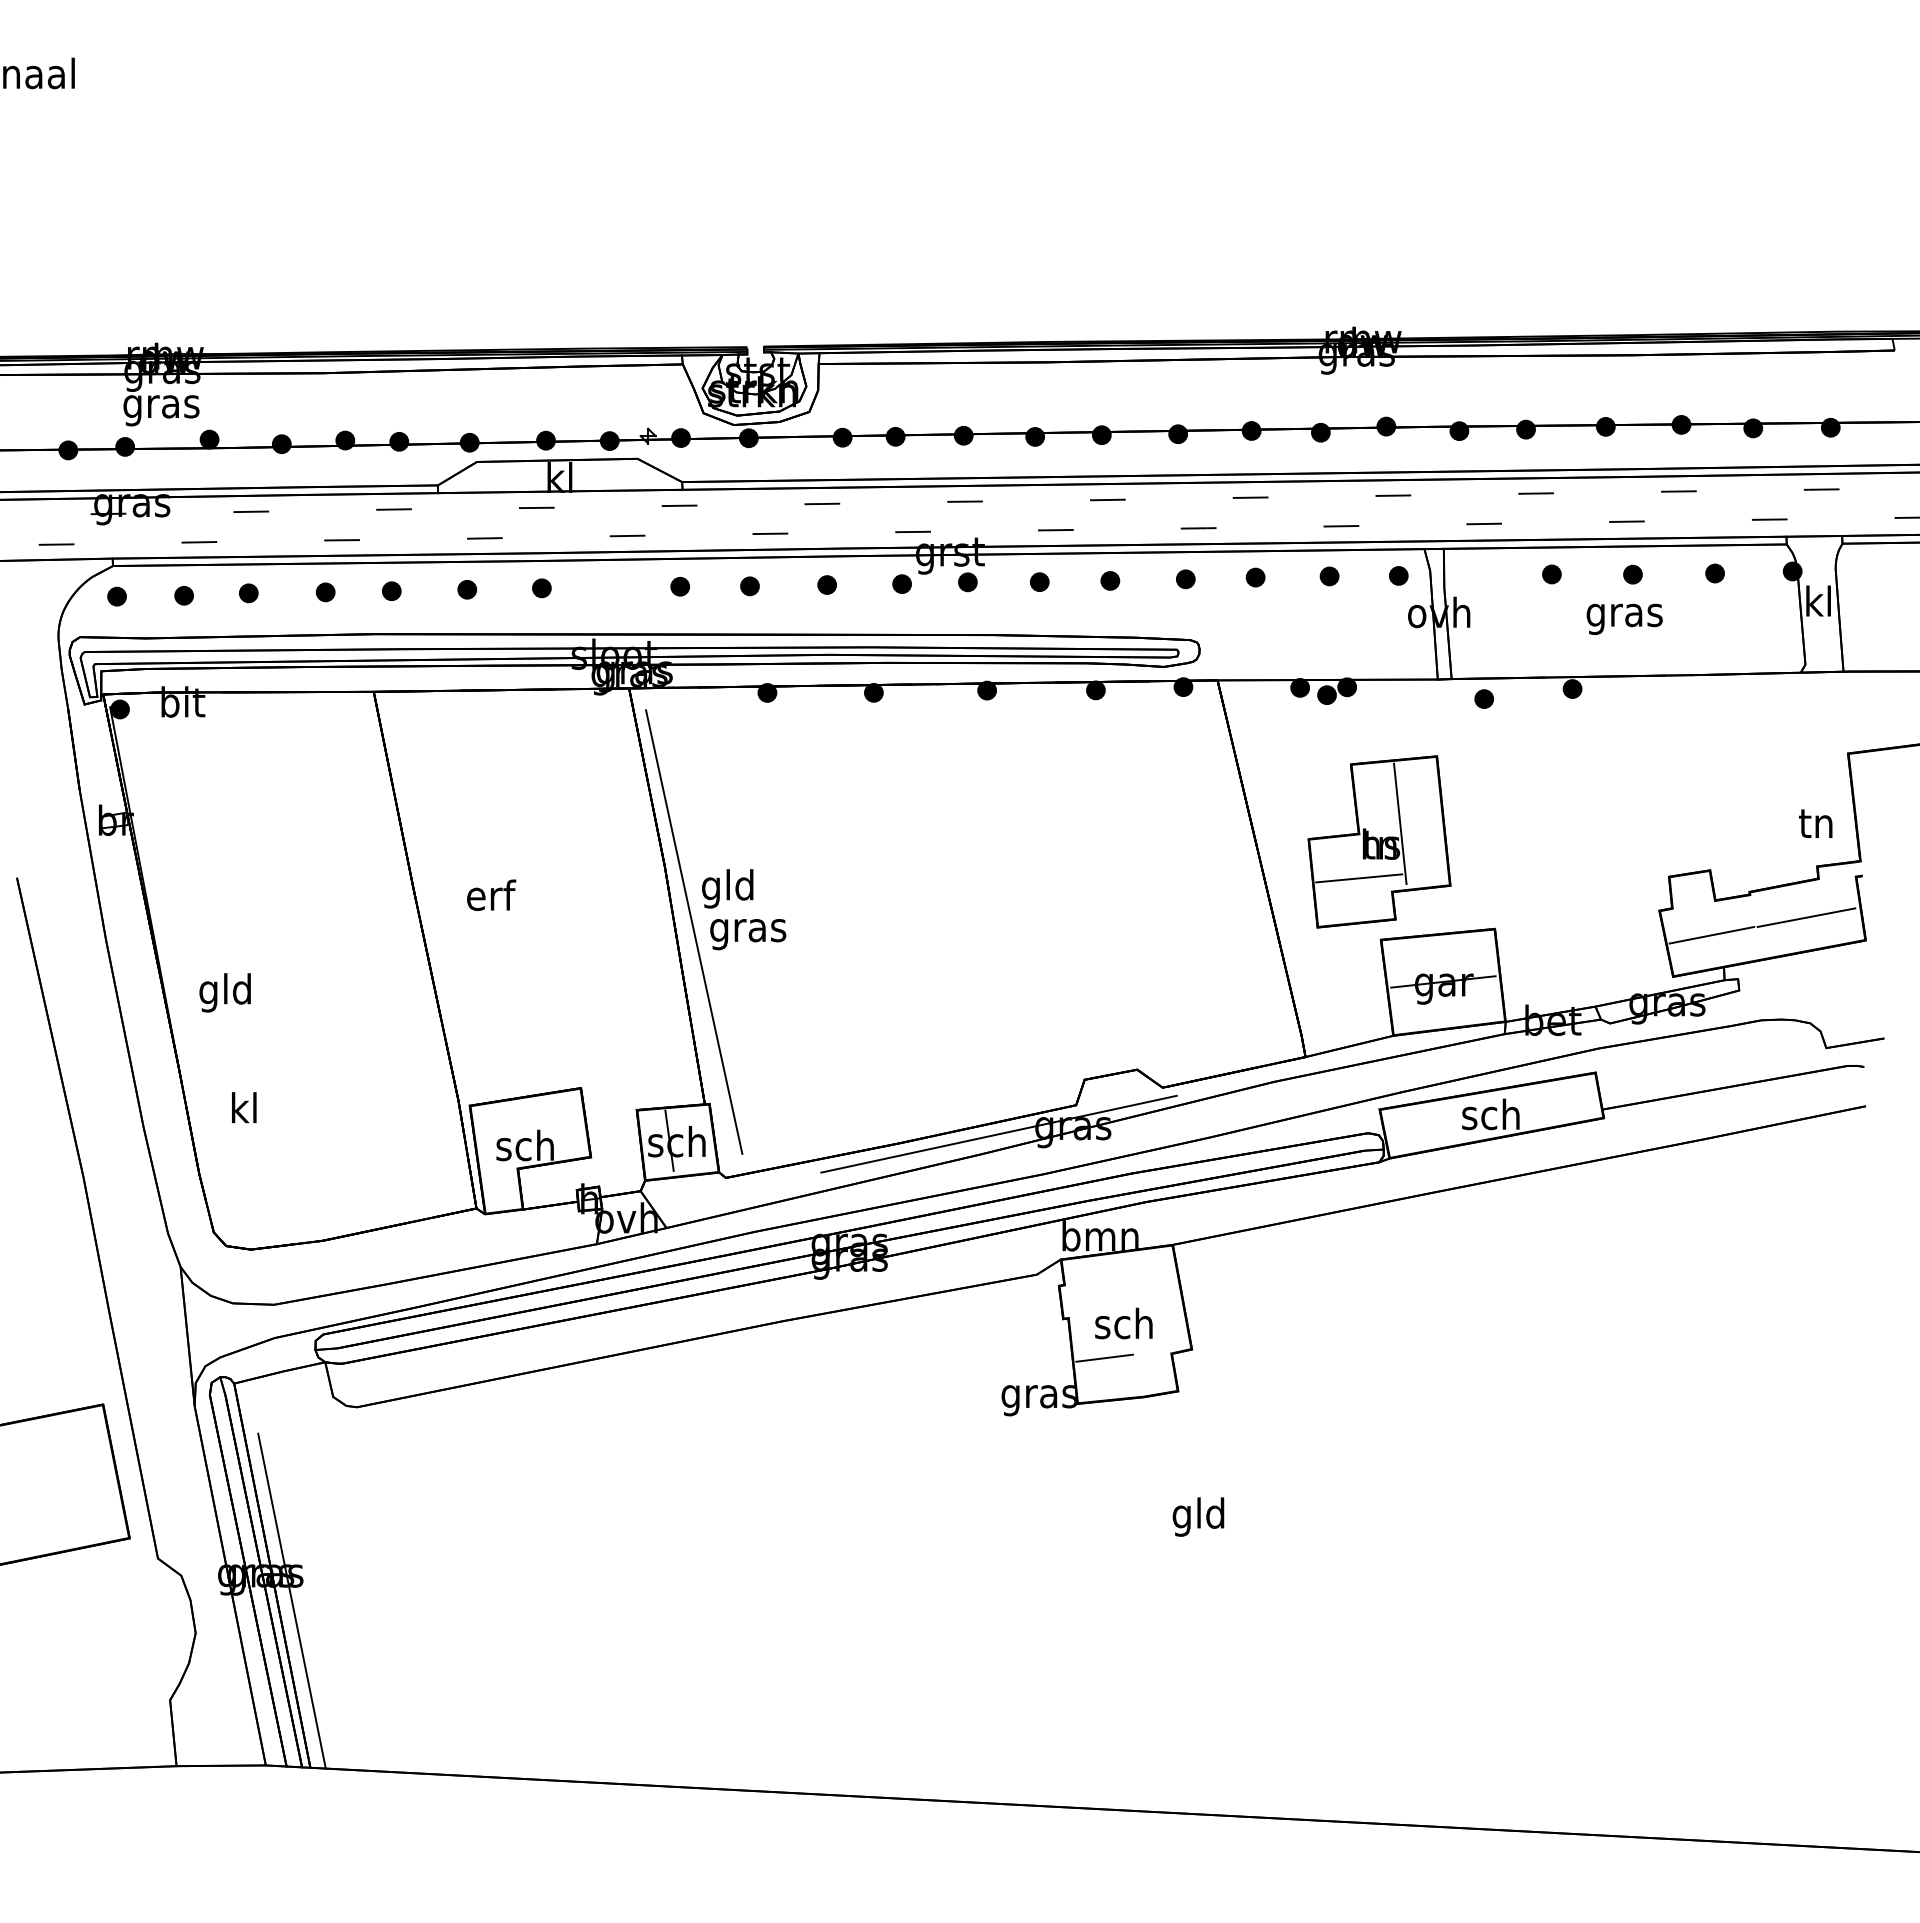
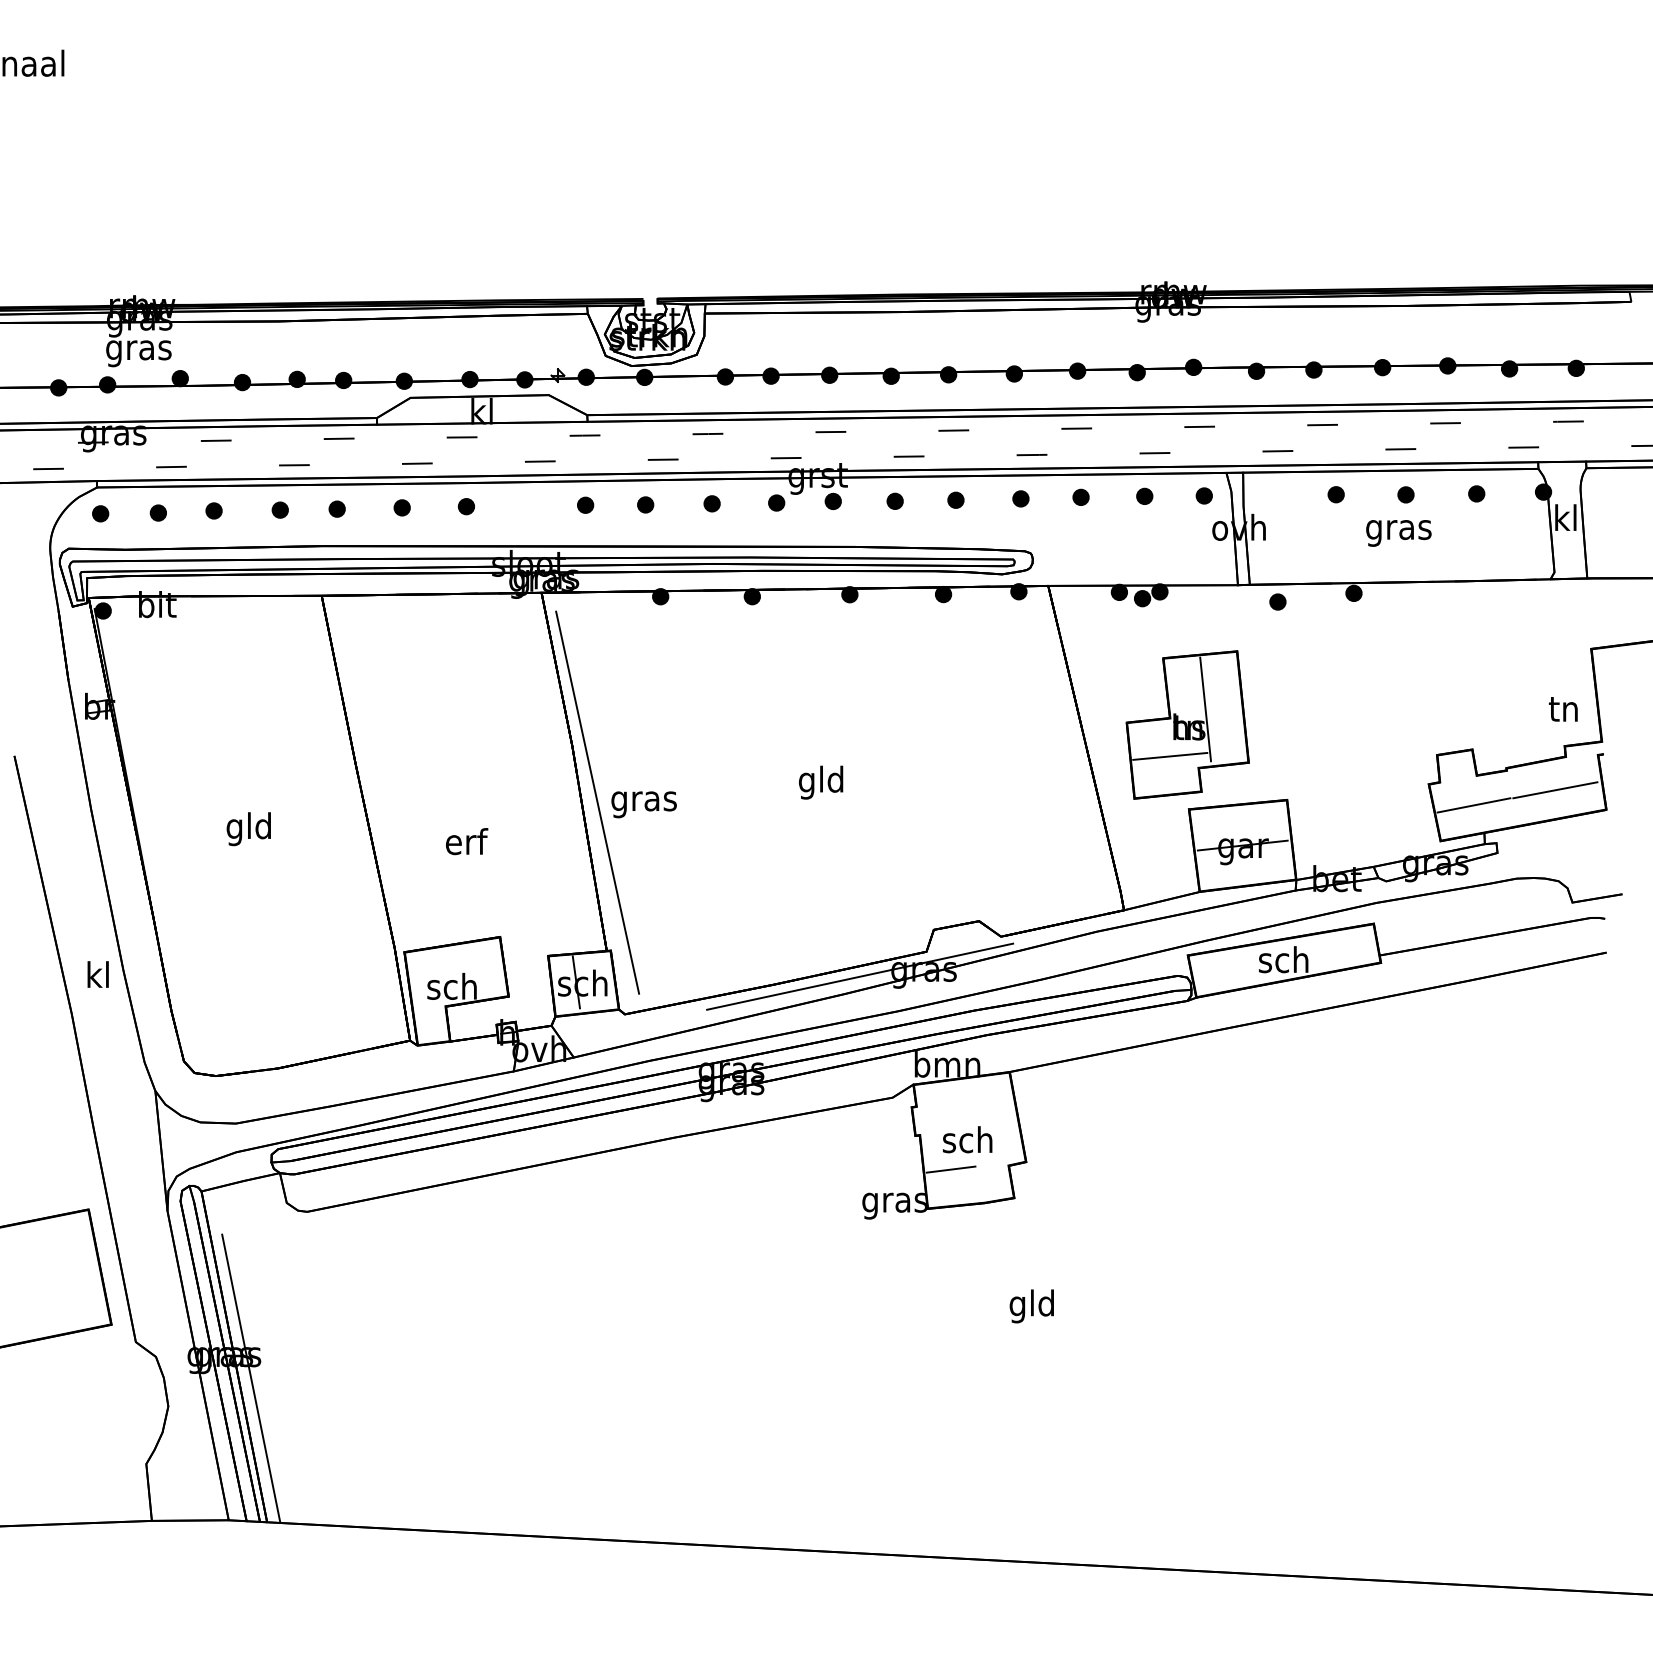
text: (727, 888) -> (820, 782), moved
text: (491, 894) -> (466, 840), moved
text: (224, 992) -> (248, 828), moved
text: (244, 1107) -> (98, 974), moved

